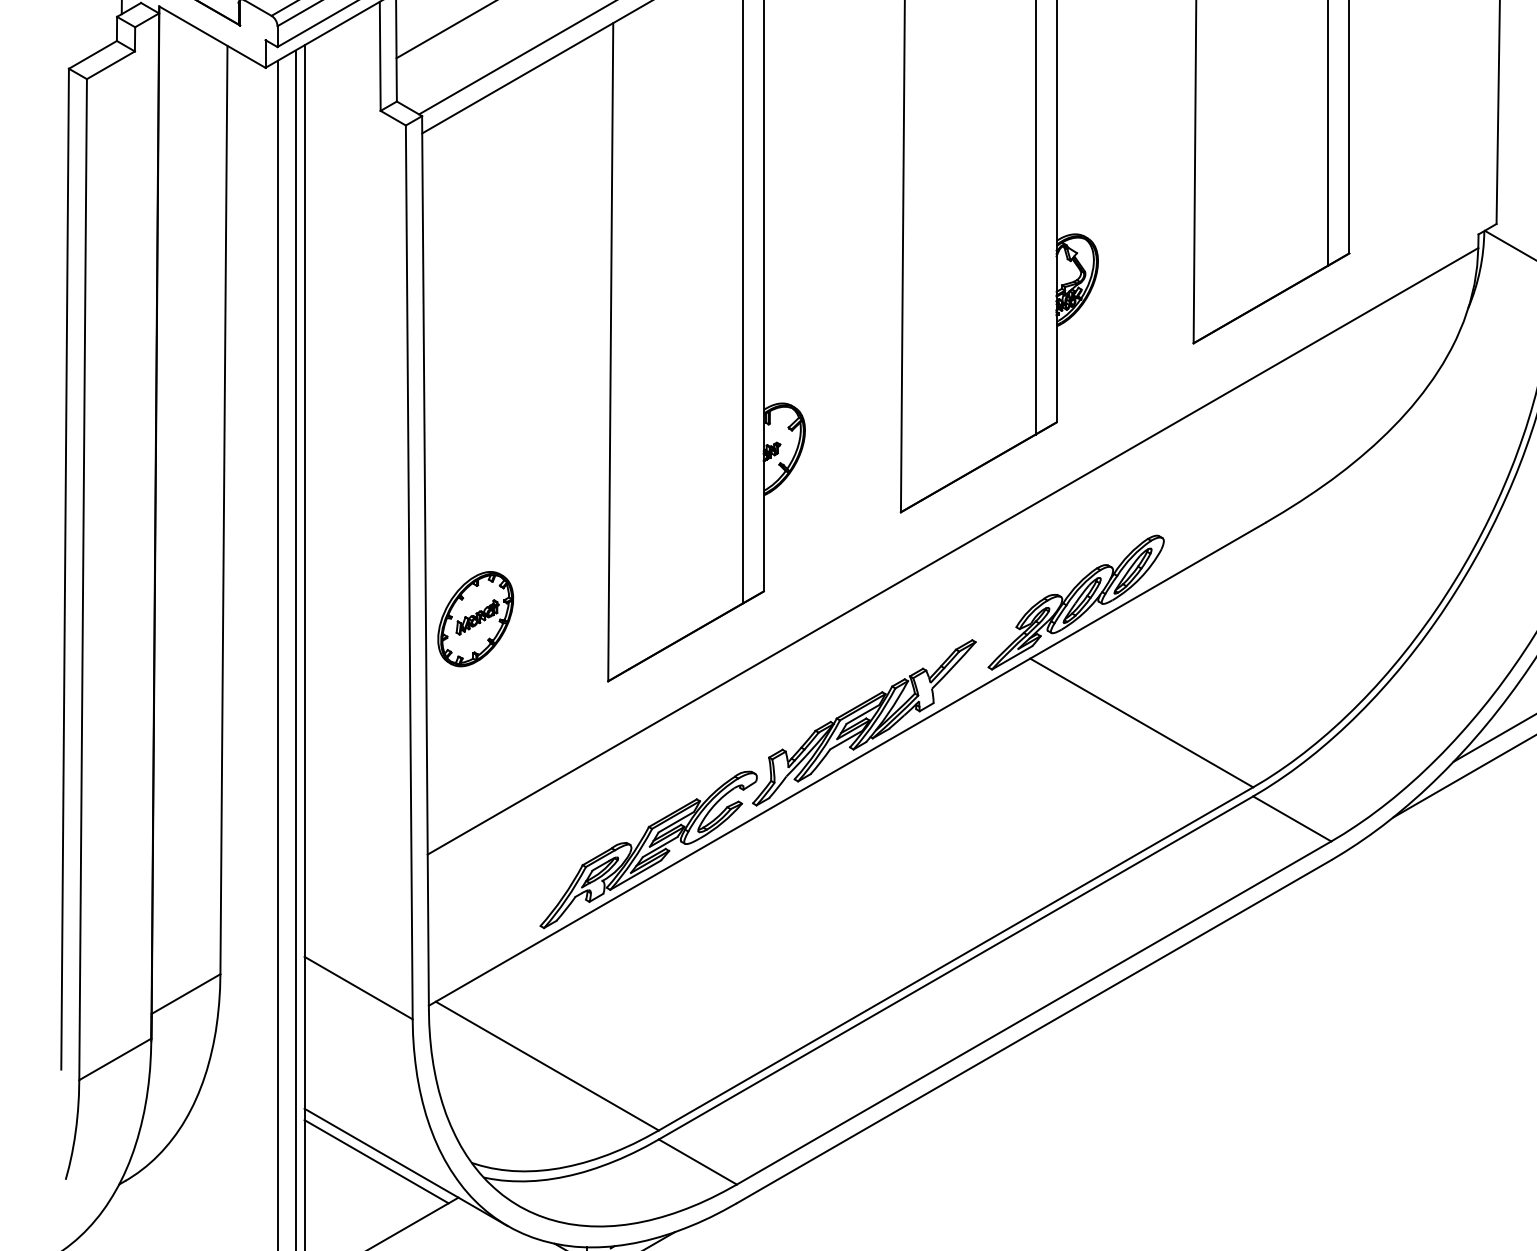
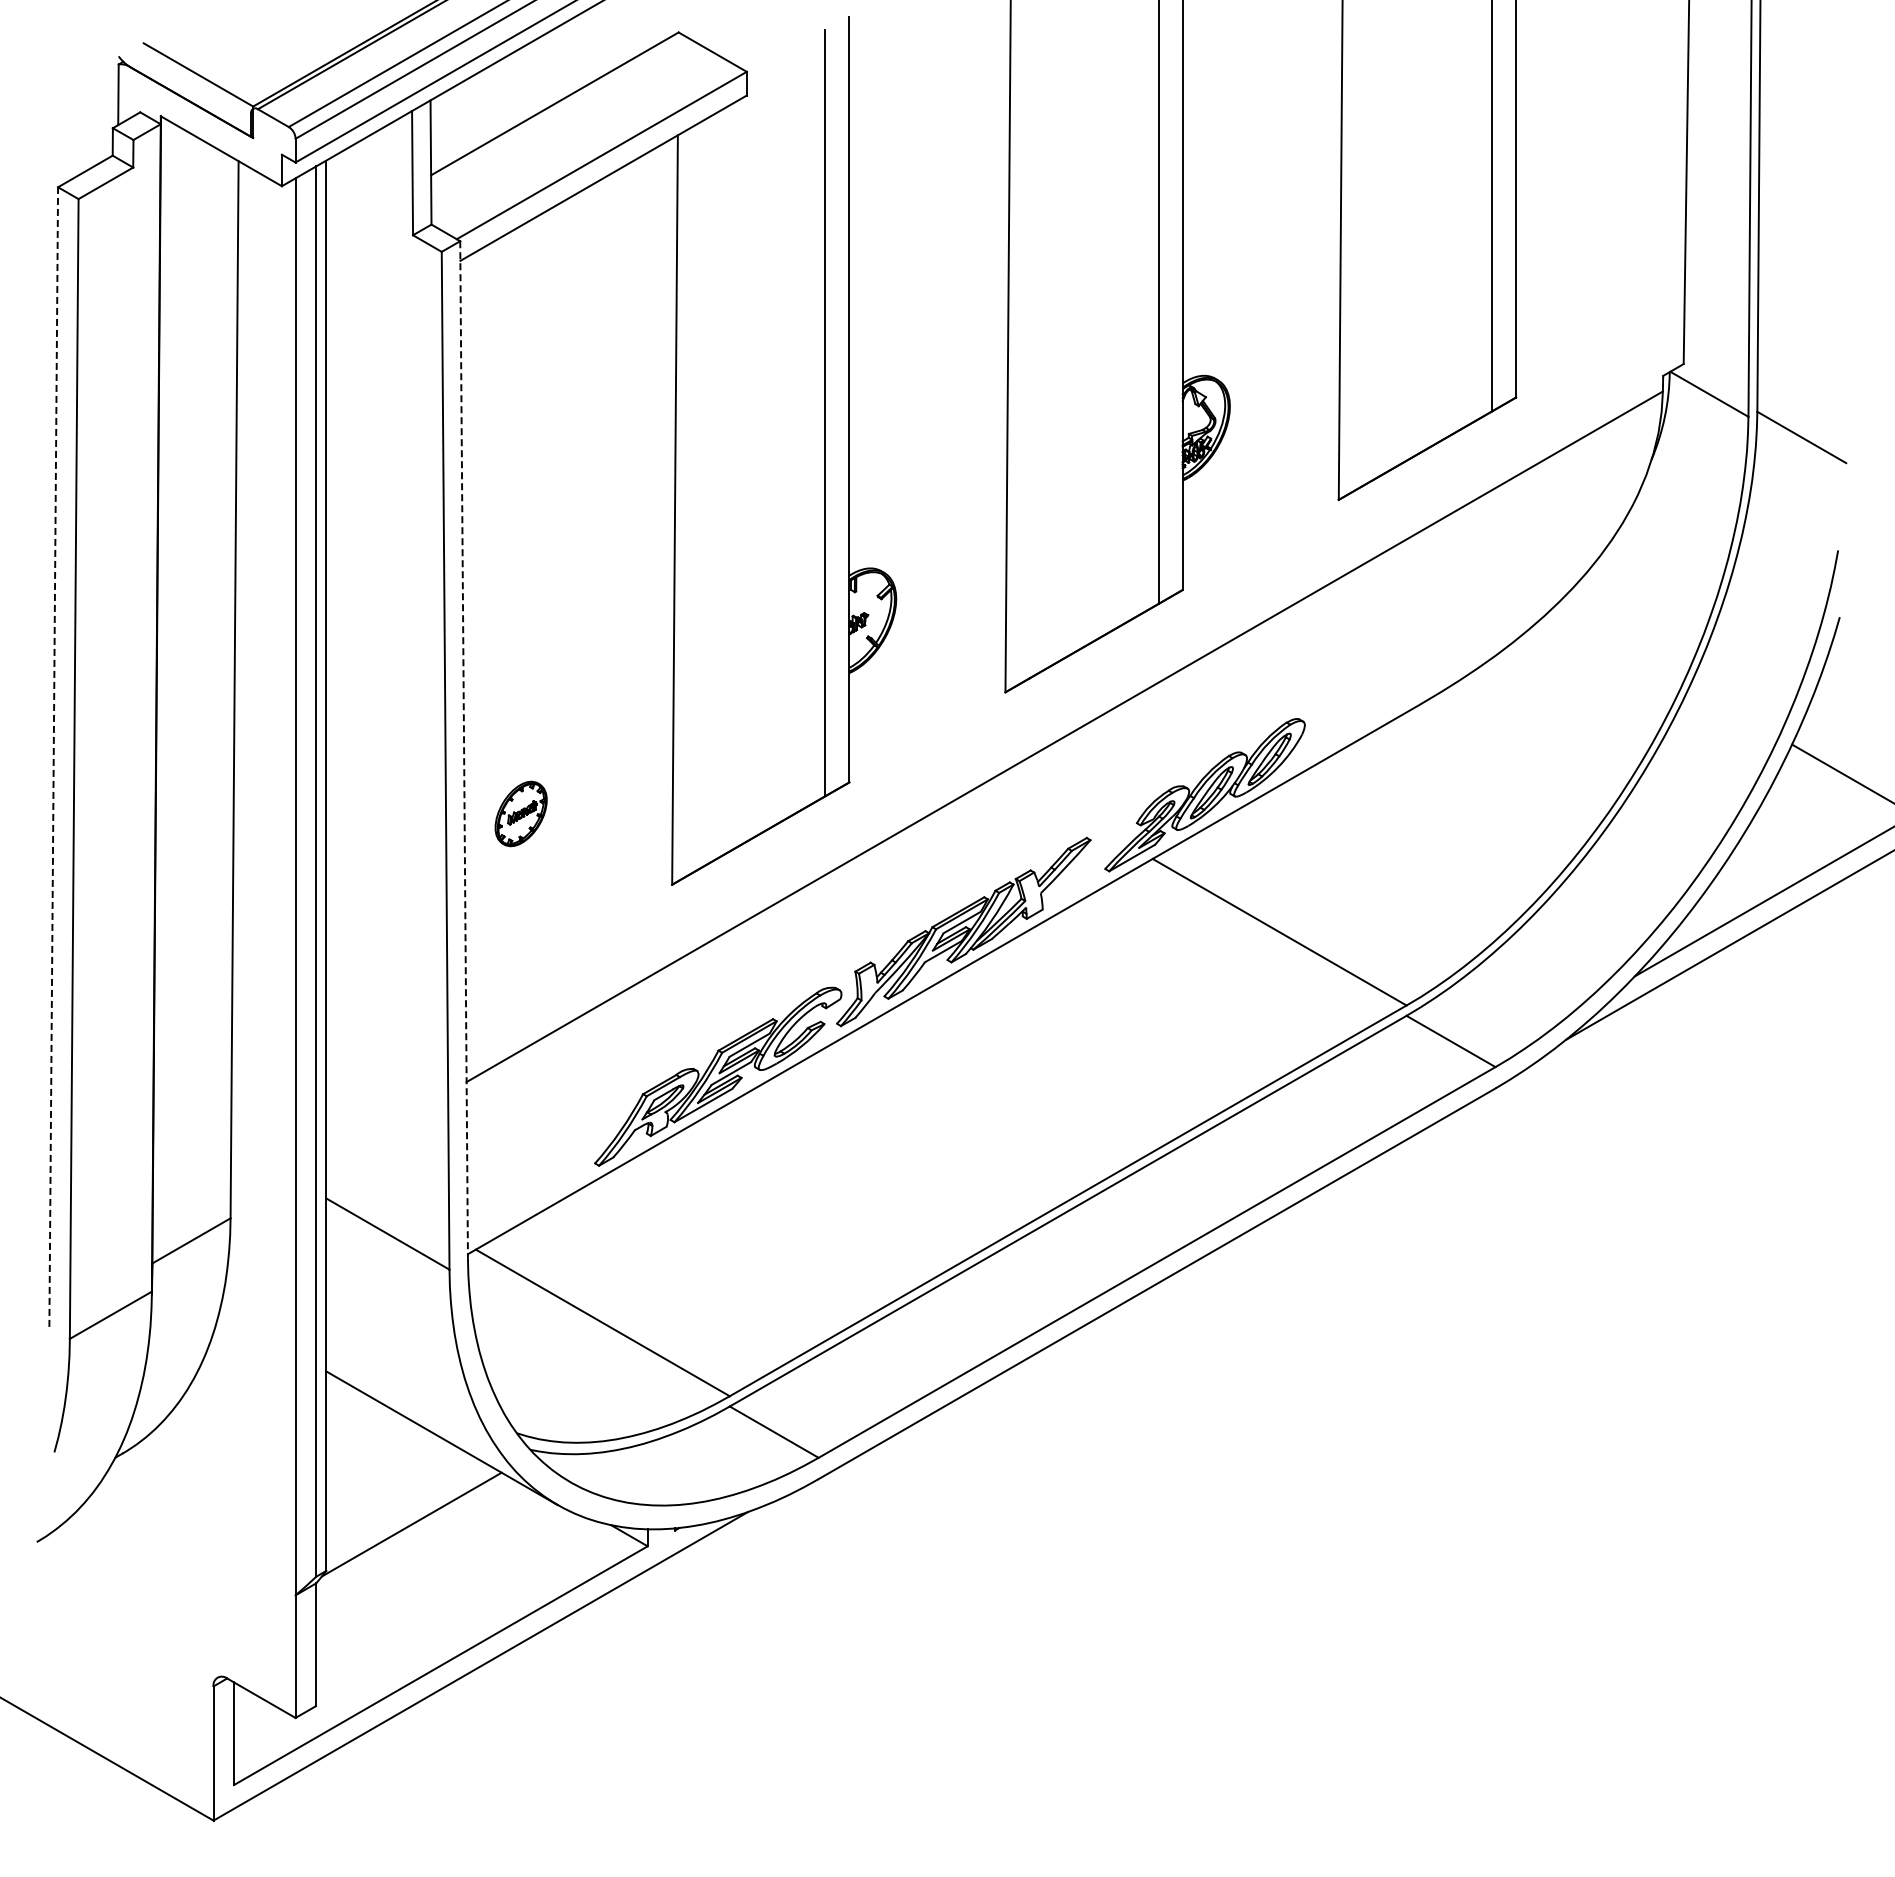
line: (425, 563) -> (464, 750), solid -> dashed
line: (64, 569) -> (53, 757), solid -> dashed
part: (475, 618) -> (520, 813), size x0.6
line: (376, 1161) -> (408, 1431), removed

